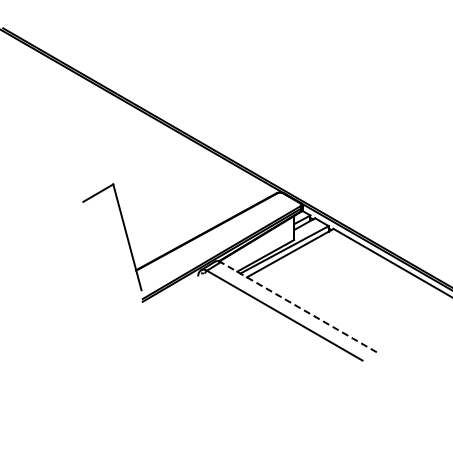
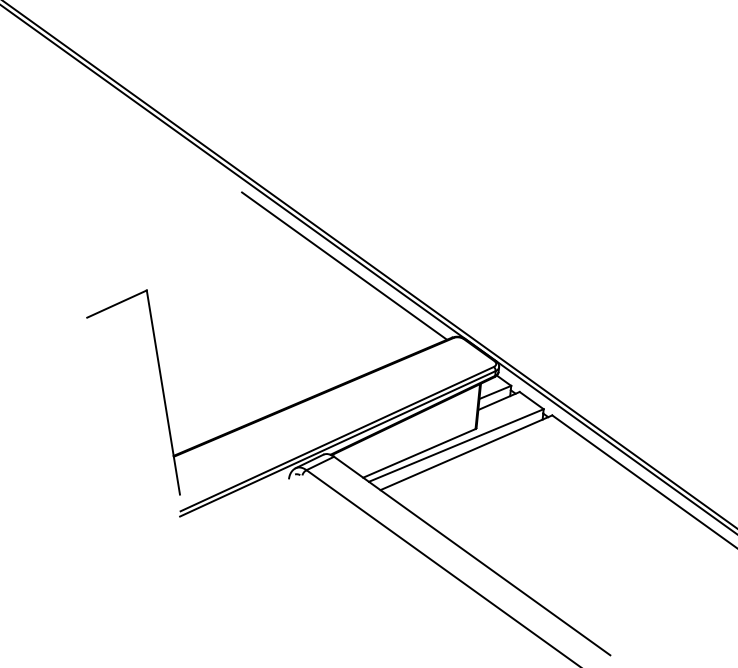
line: (216, 160) -> (345, 264), added
line: (298, 307) -> (471, 556), dashed -> solid

